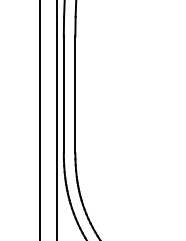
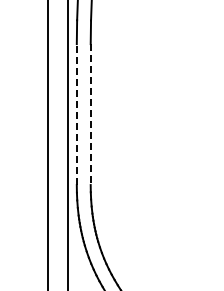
line: (63, 94) -> (76, 114), solid -> dashed
line: (75, 95) -> (90, 115), solid -> dashed

